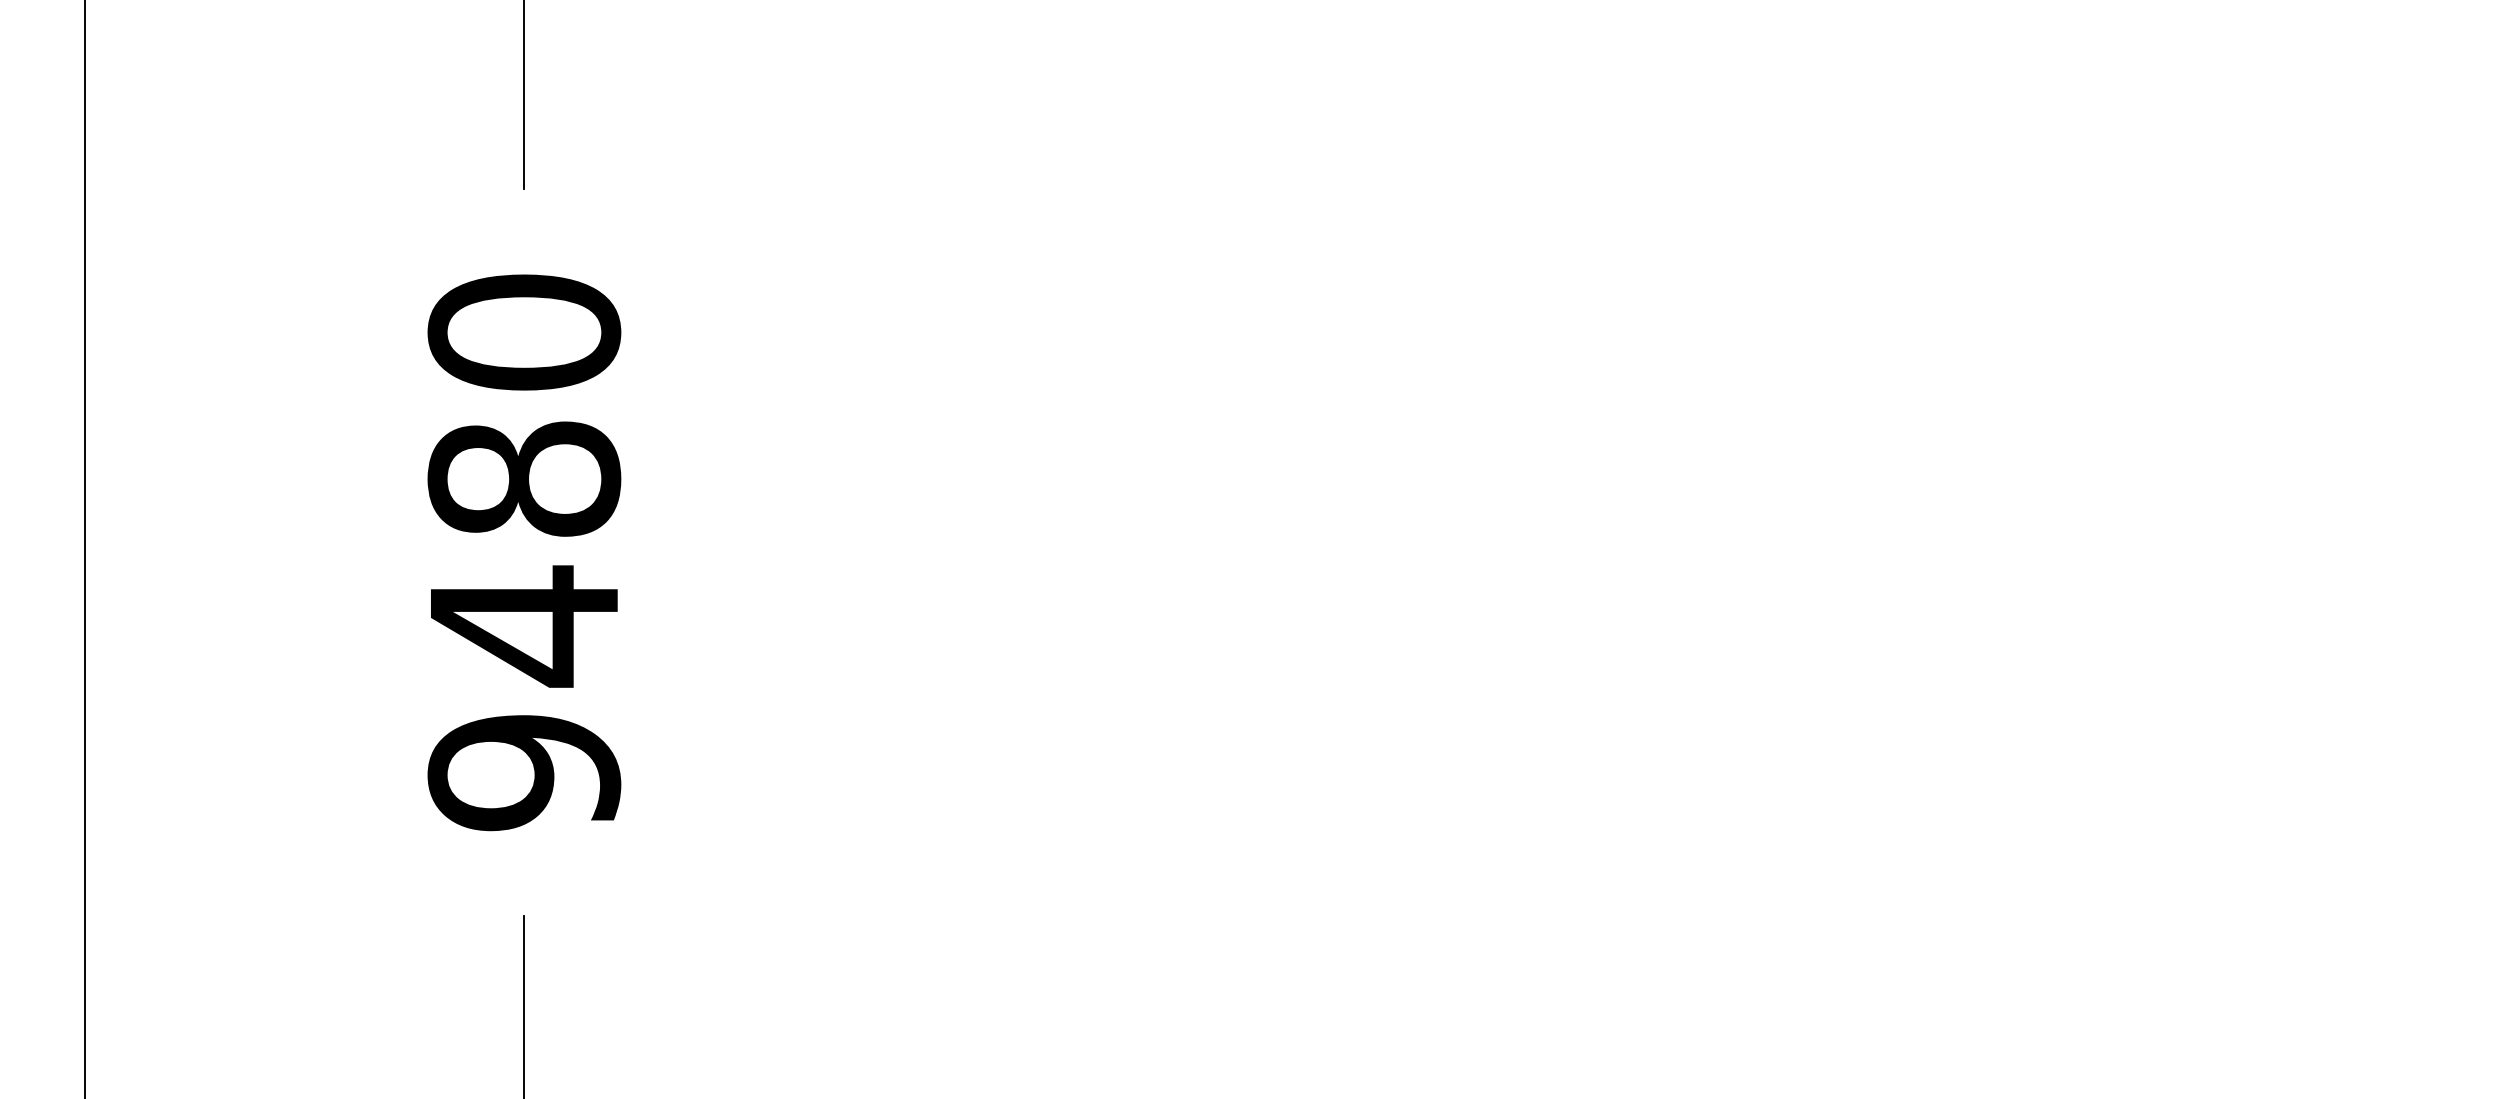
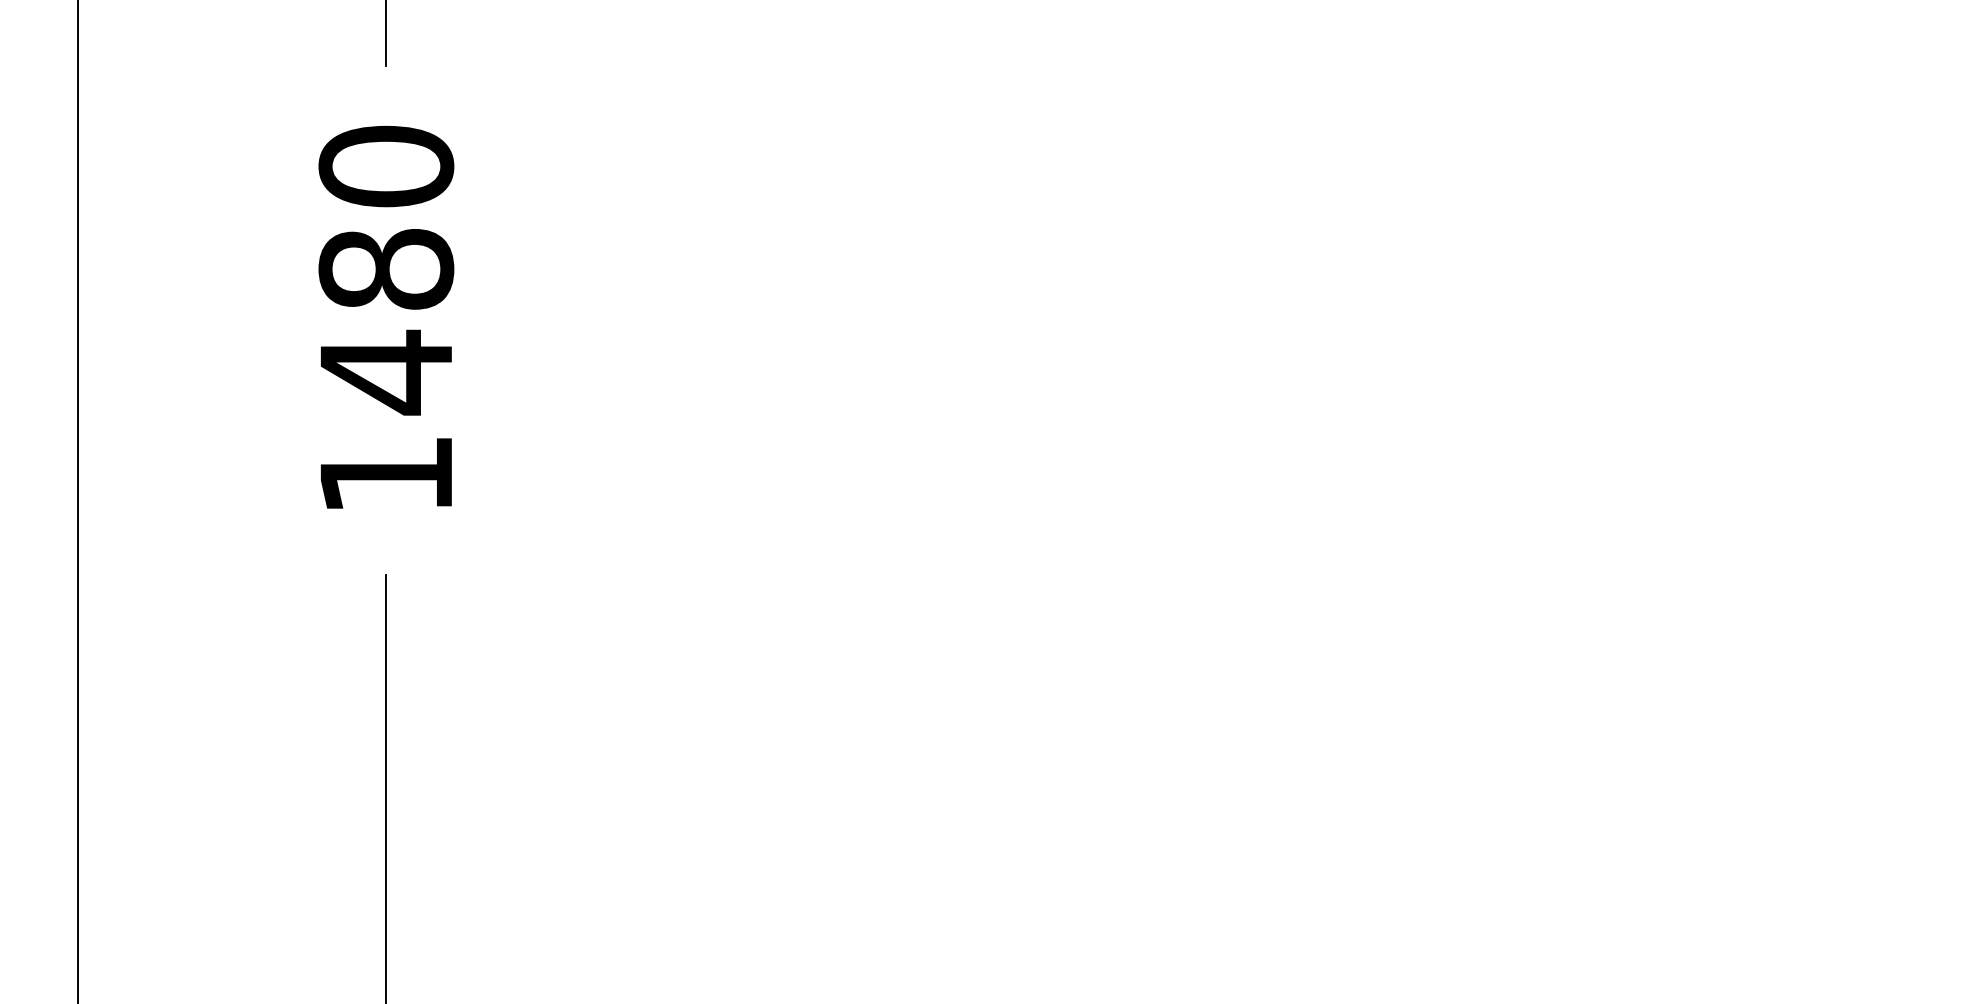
text: (524, 773) -> (386, 475), 9480 -> 1480

